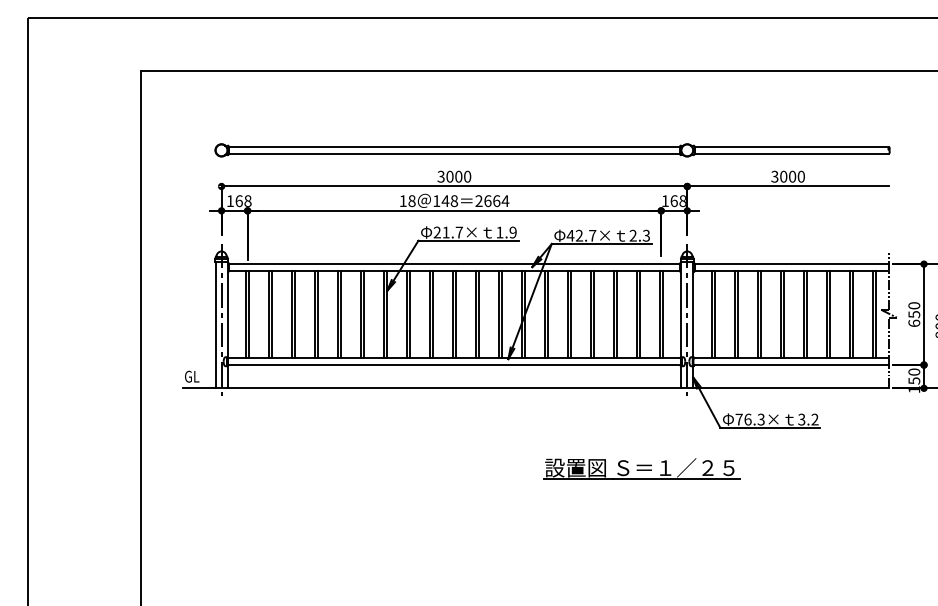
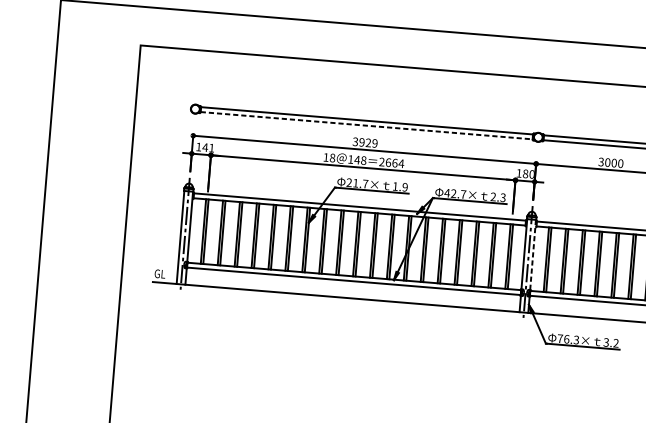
line: (454, 153) -> (366, 125), solid -> dashed
text: (458, 176) -> (368, 142), 3000 -> 3929
text: (677, 200) -> (528, 173), 168 -> 180
text: (243, 201) -> (208, 148), 168 -> 141
line: (693, 309) -> (533, 254), solid -> dashed
part: (641, 468) -> (485, 368), removed

